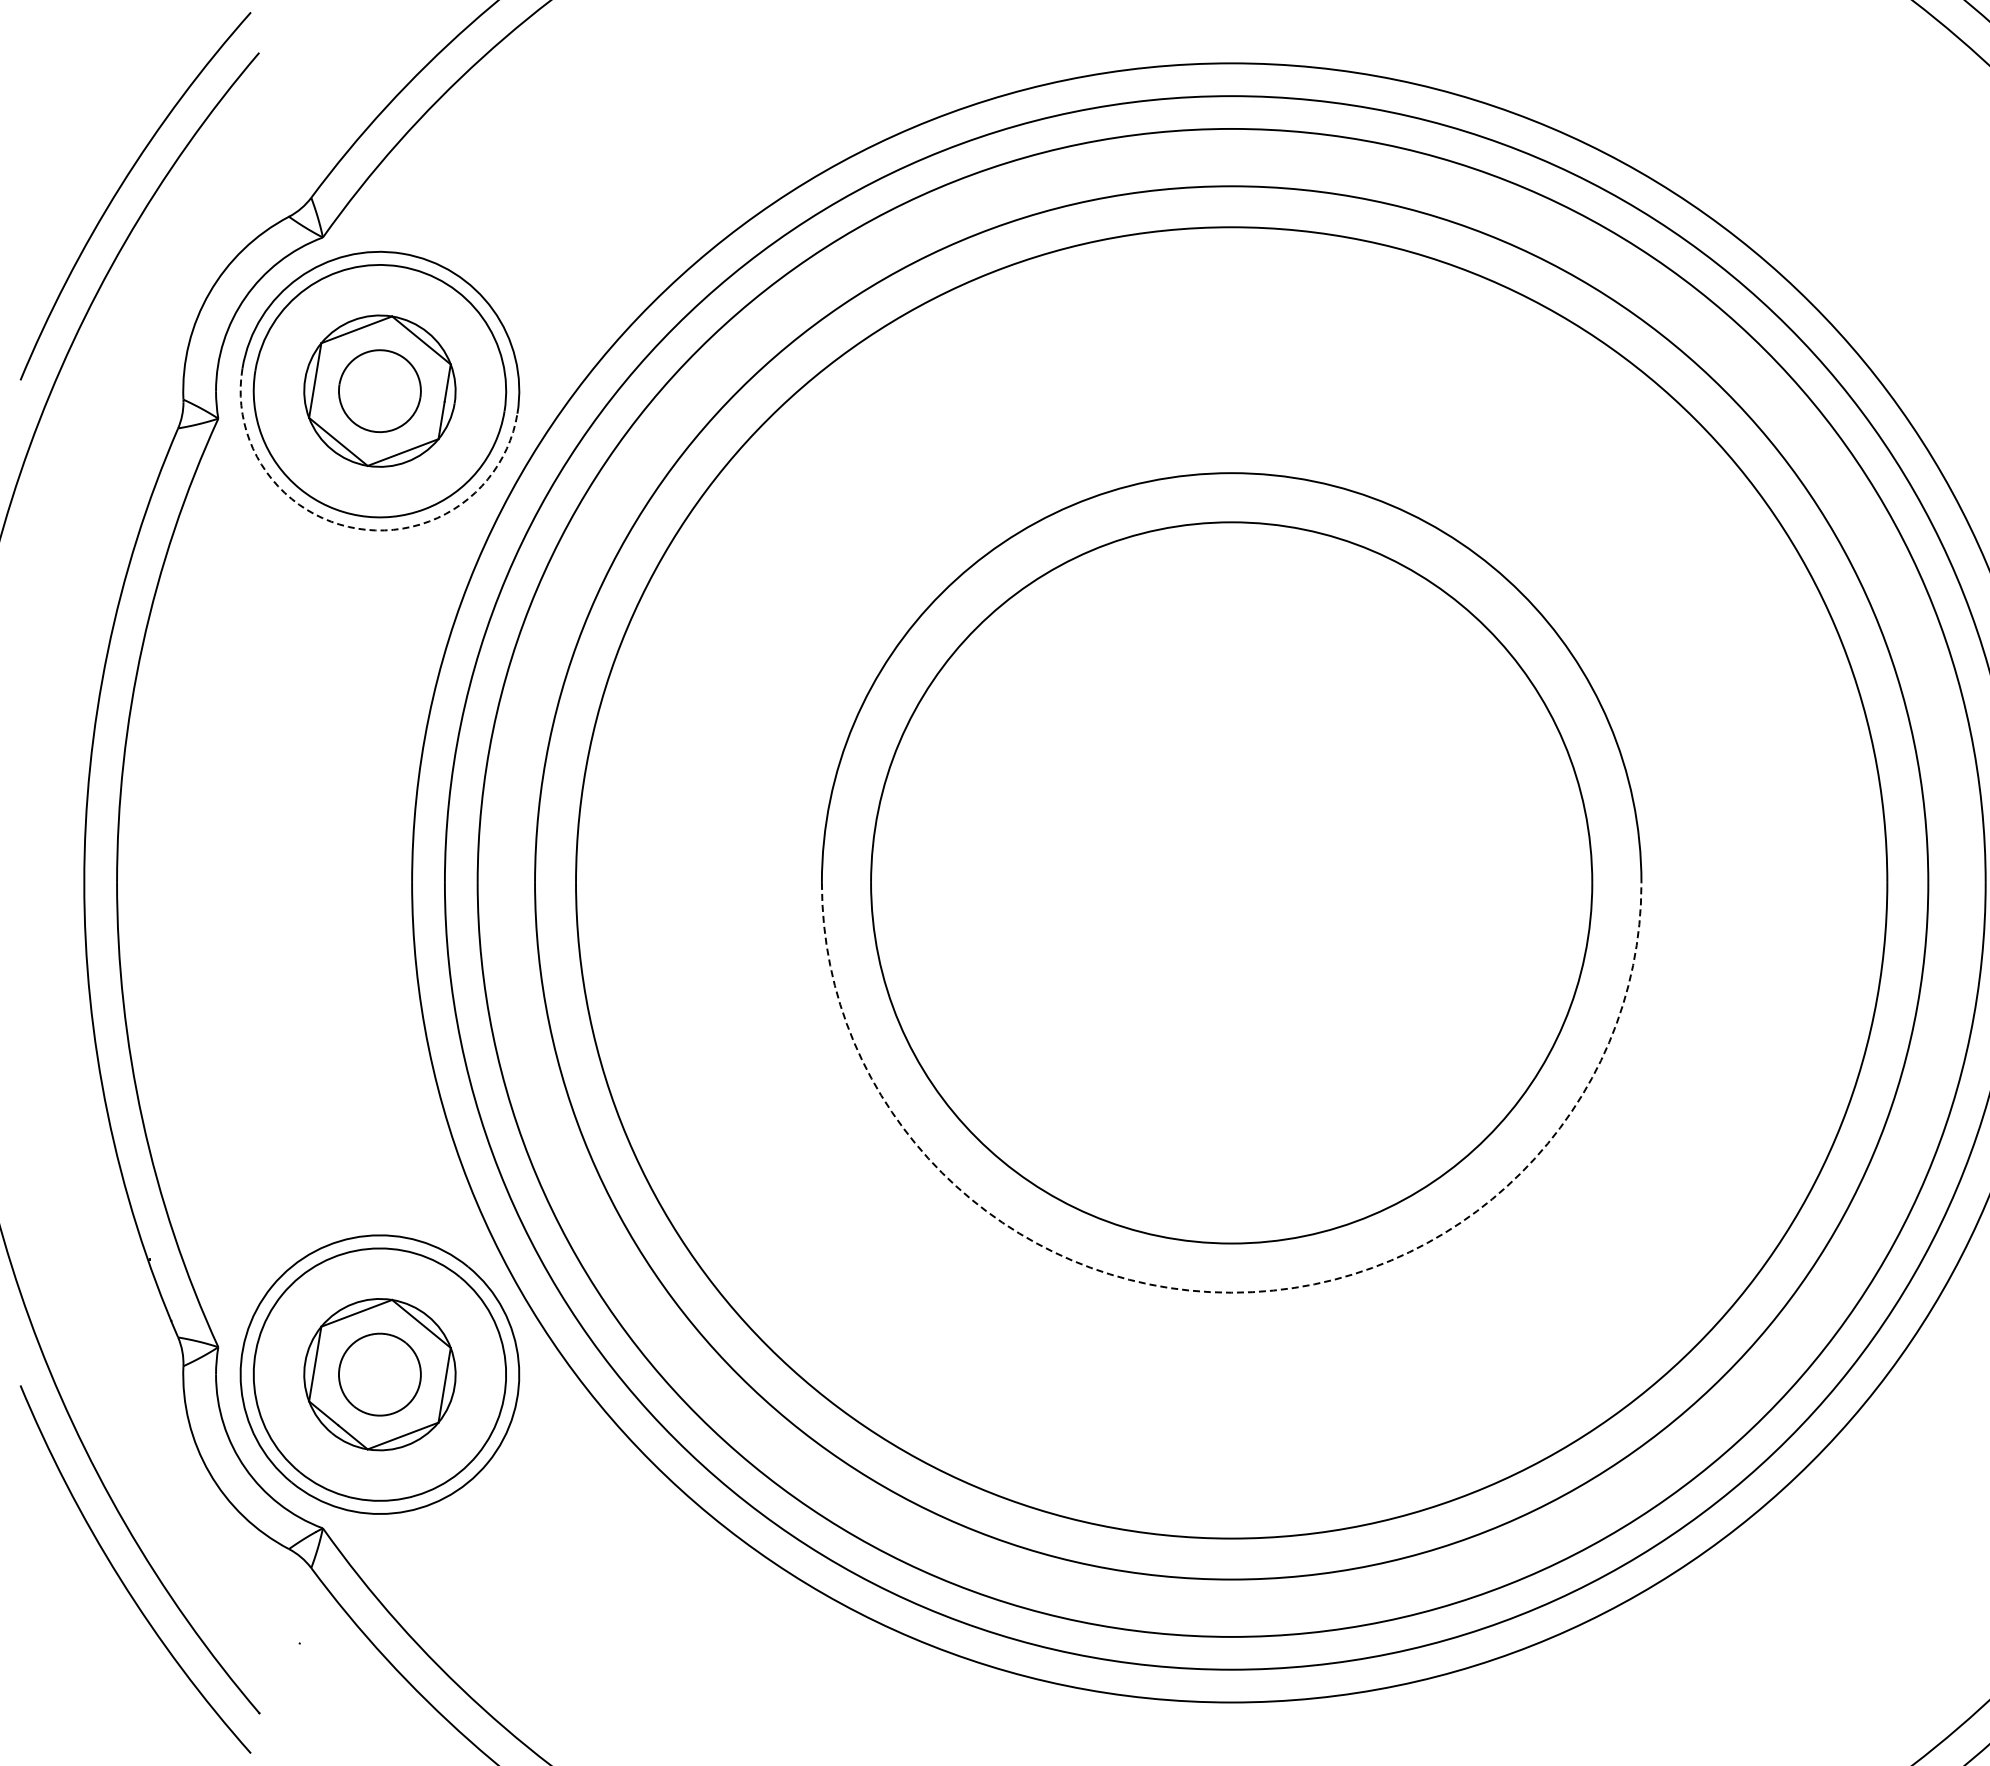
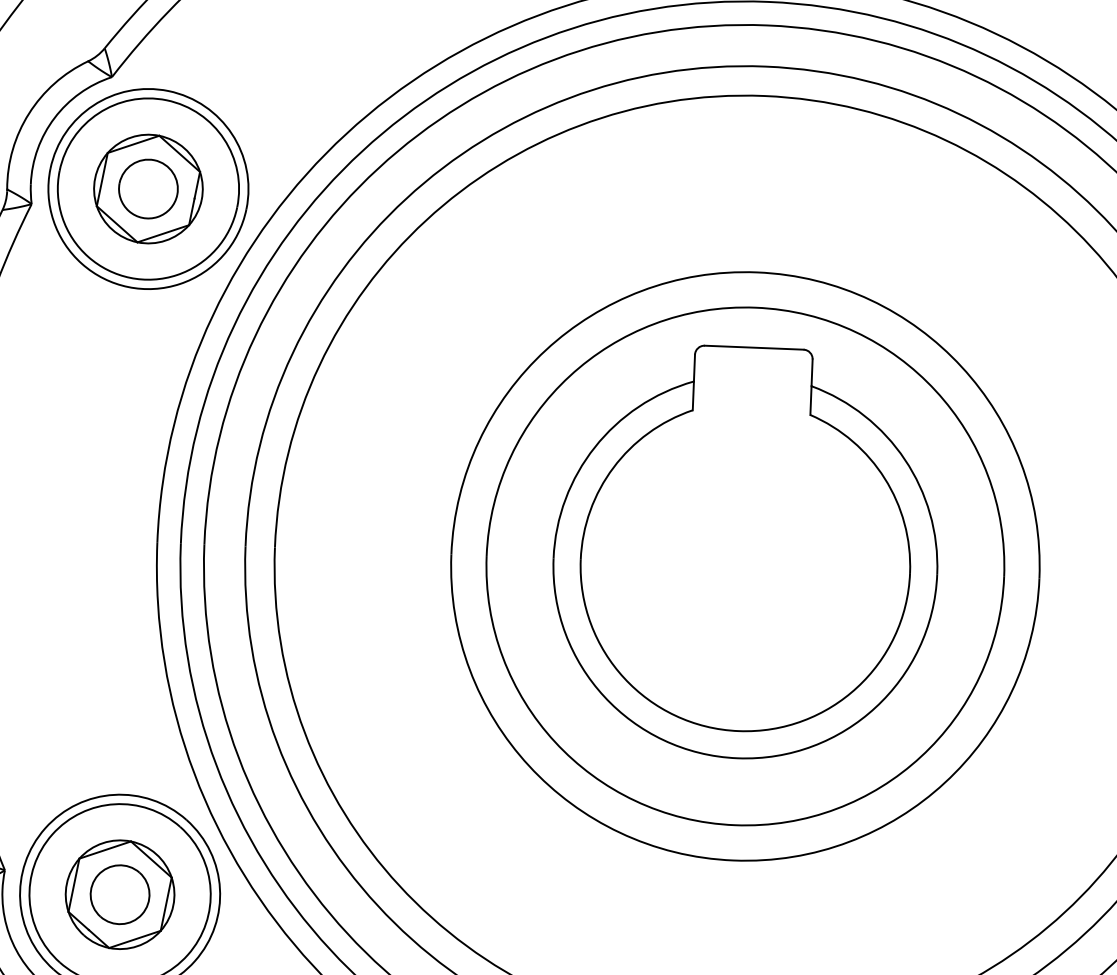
arc: (357, 528) -> (128, 286), dashed -> solid
part: (1231, 864) -> (745, 553), added
arc: (1231, 1292) -> (733, 860), dashed -> solid

